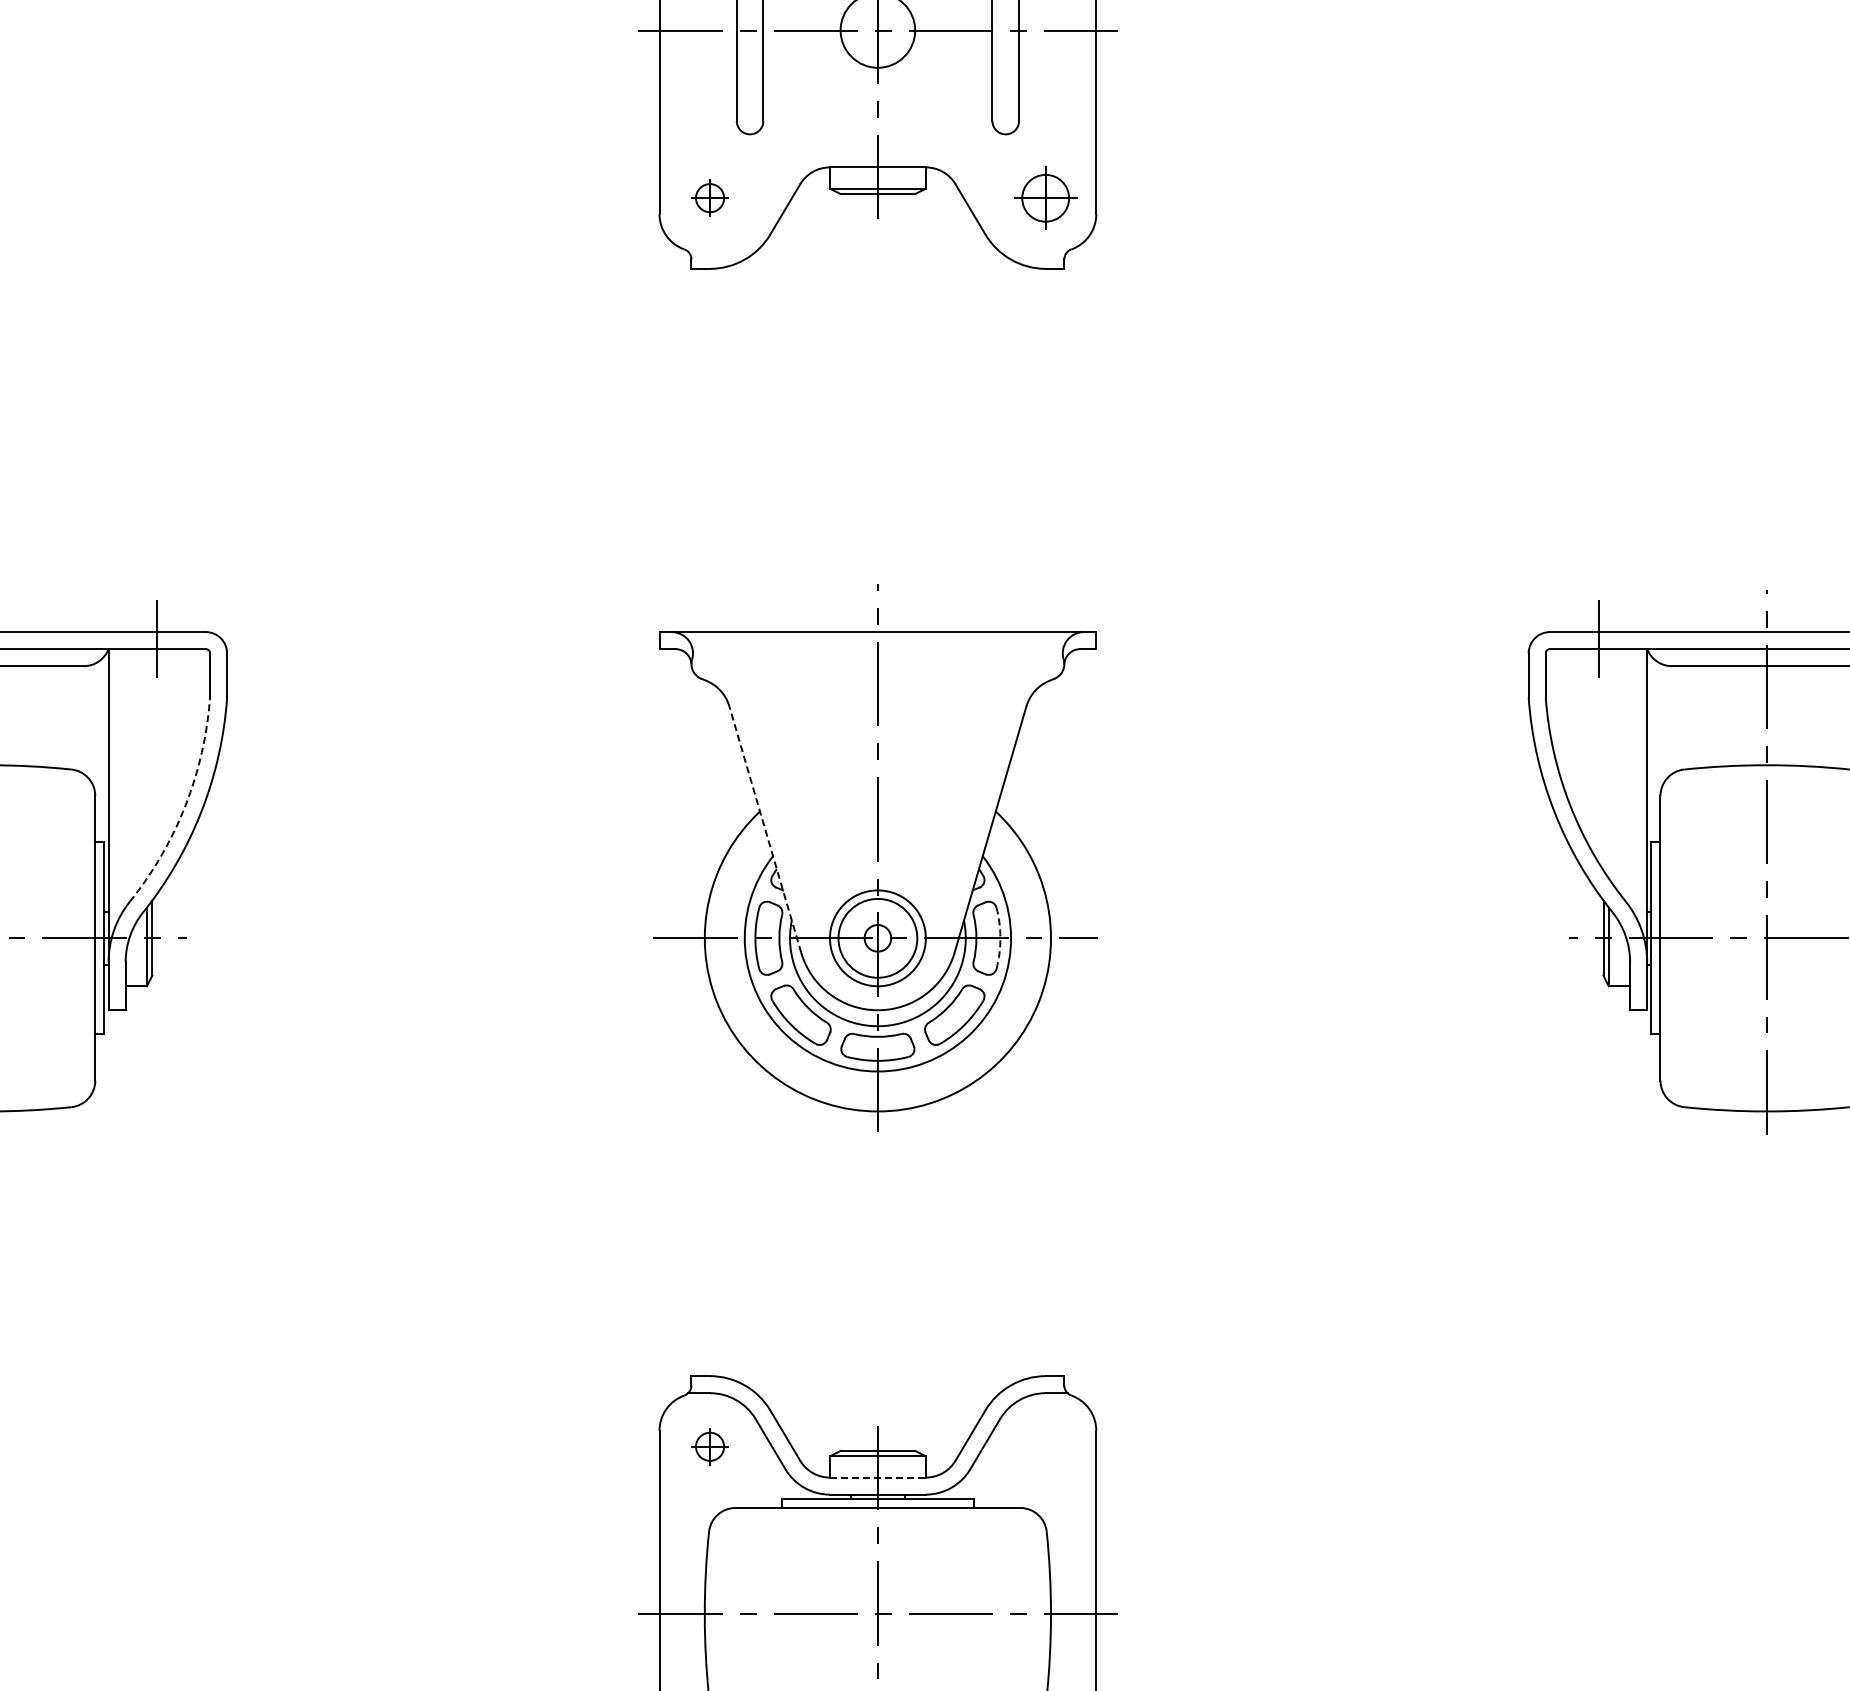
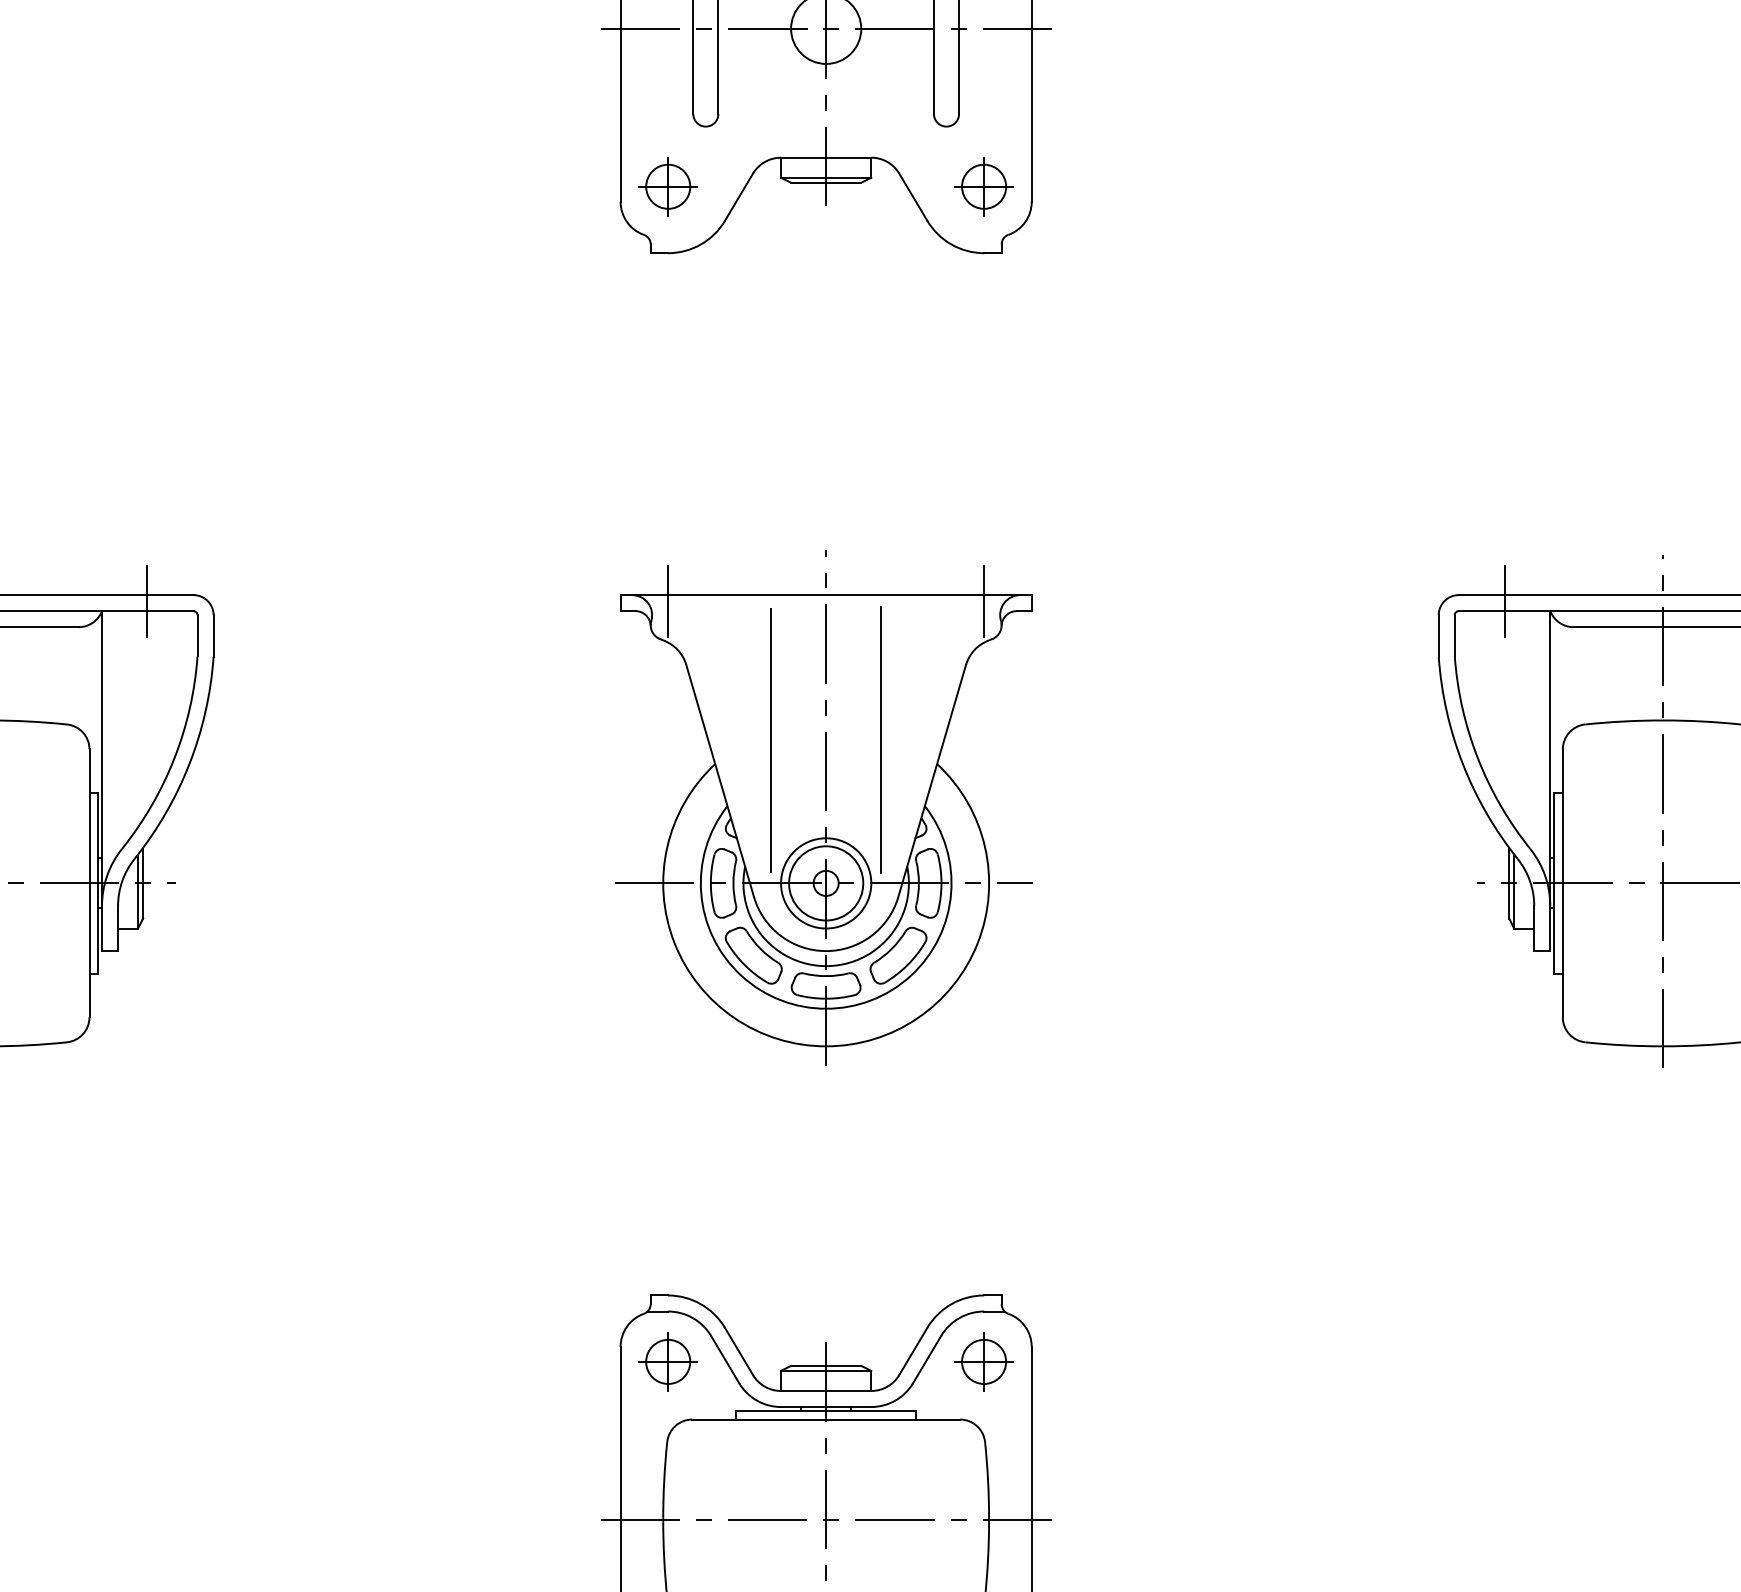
part: (709, 197) -> (667, 186), size x1.67
line: (710, 639) -> (668, 602), added
line: (1045, 639) -> (983, 602), added
line: (819, 785) -> (771, 739), added
line: (936, 785) -> (881, 739), added
arc: (185, 805) -> (174, 758), dashed -> solid
line: (765, 829) -> (720, 780), dashed -> solid
arc: (1000, 938) -> (941, 883), dashed -> solid
part: (709, 1446) -> (667, 1361), size x1.67
part: (1045, 1446) -> (983, 1361), added
line: (877, 1477) -> (825, 1390), dashed -> solid

